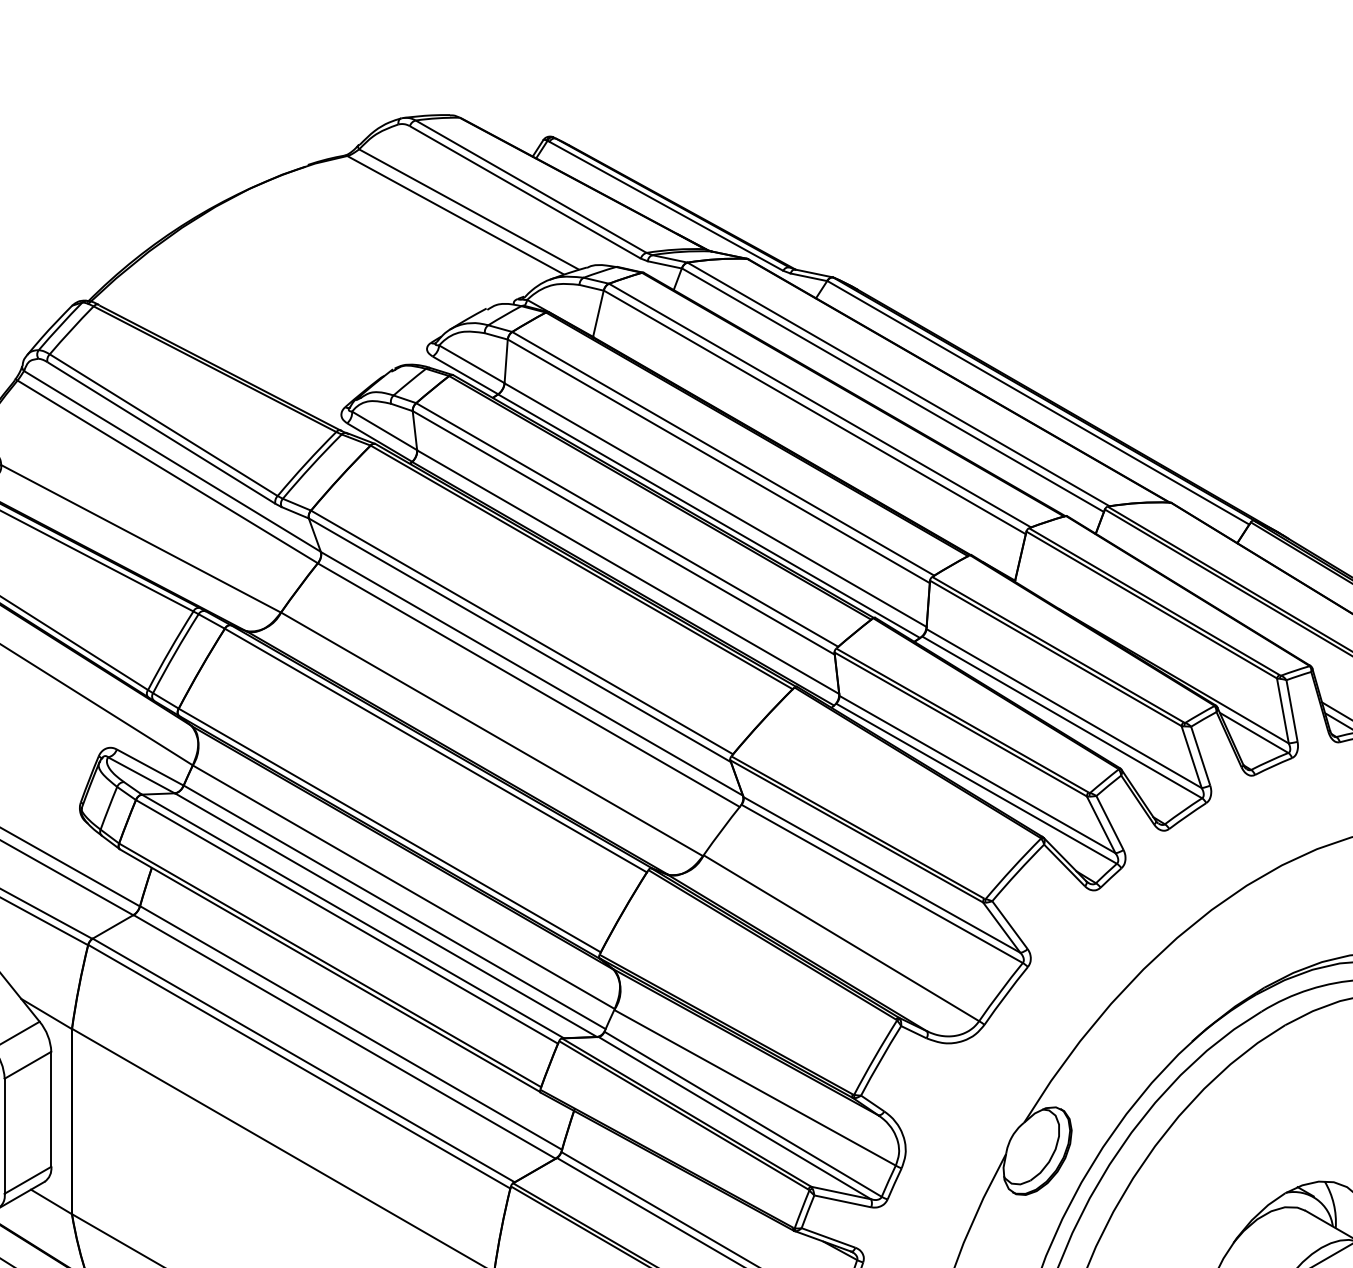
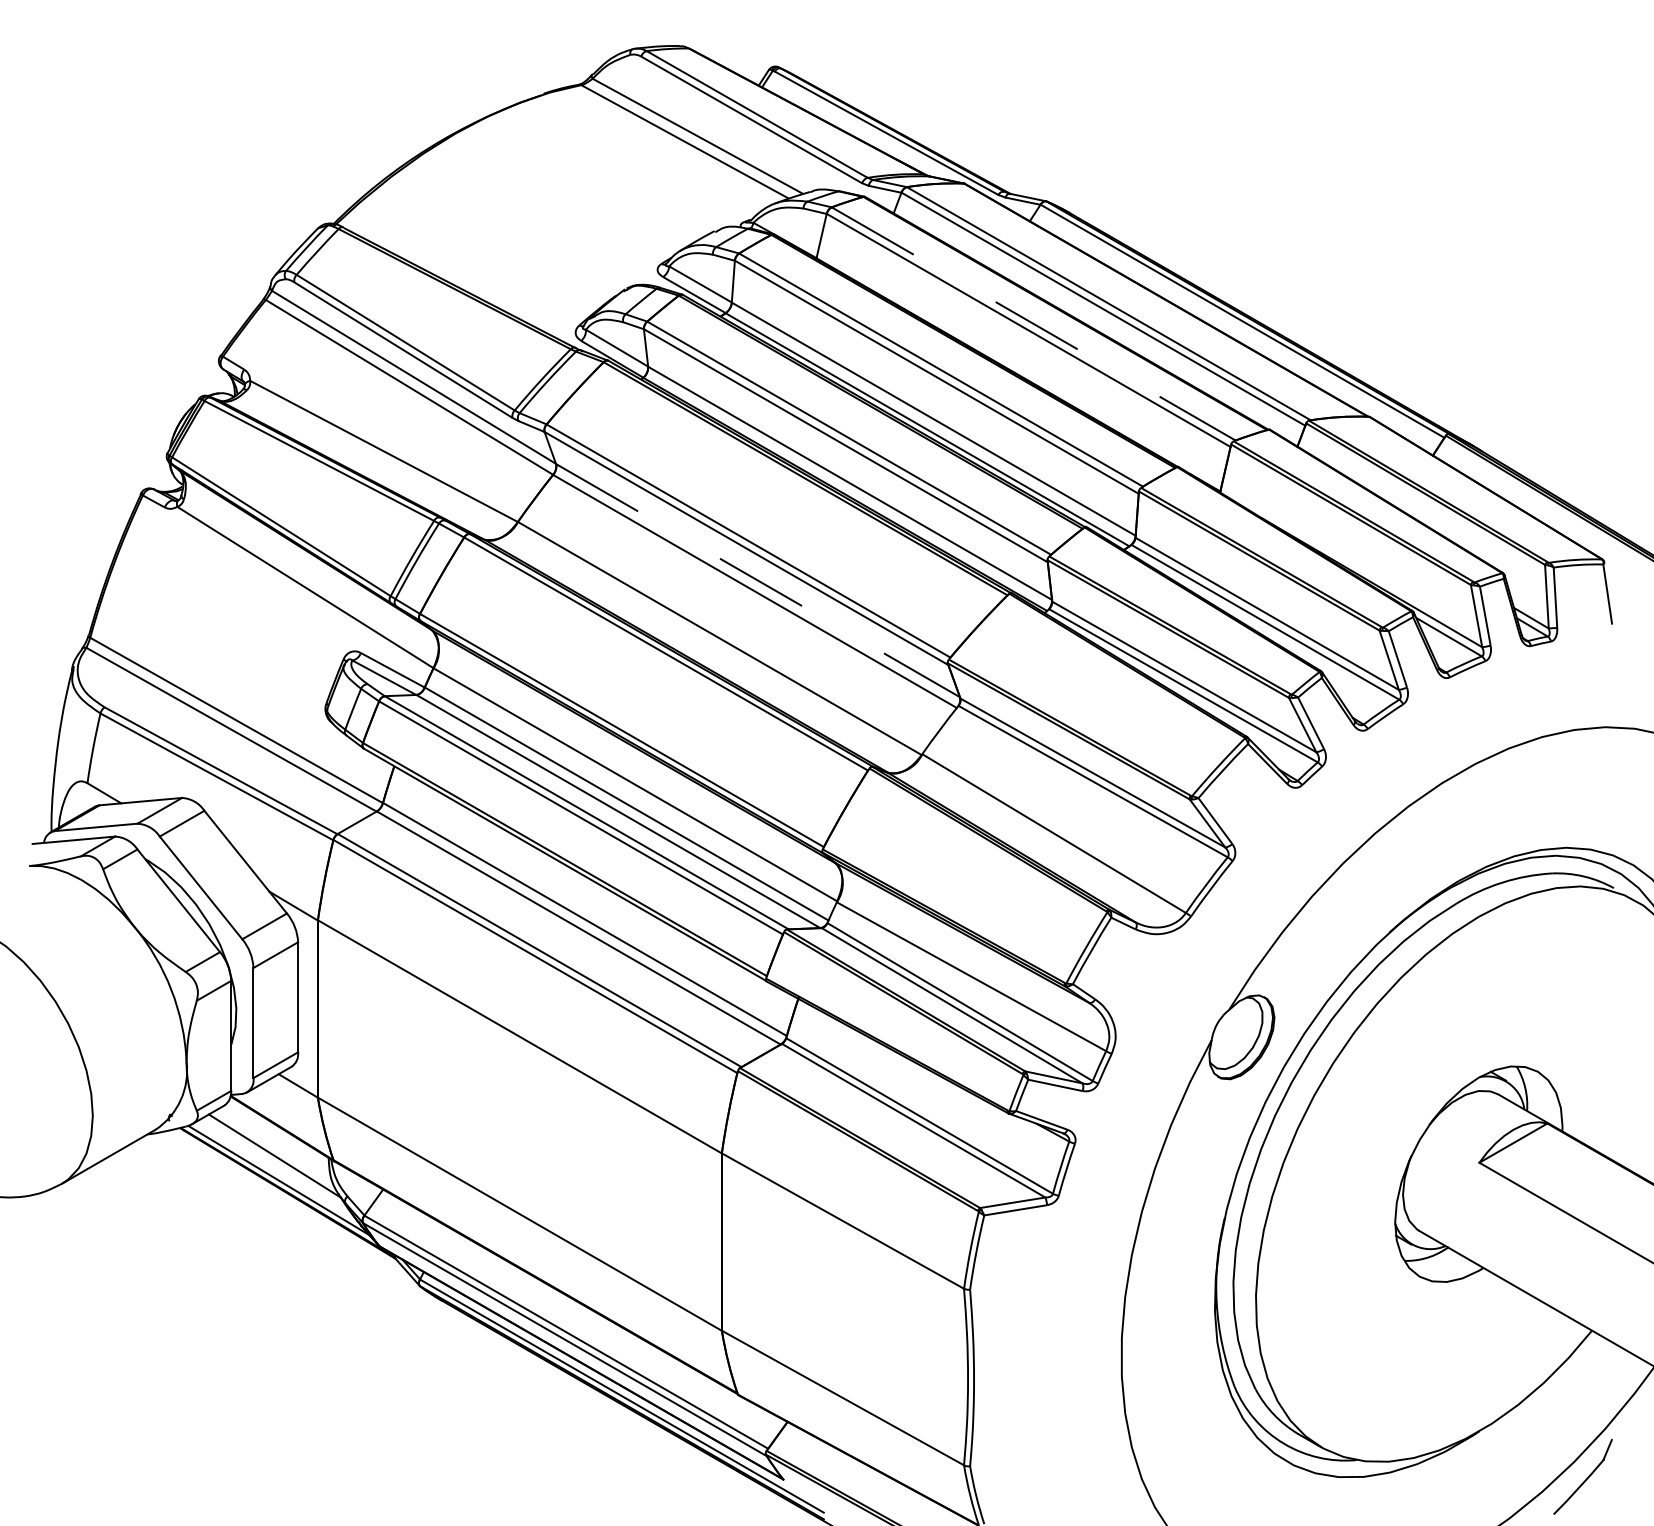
line: (820, 406) -> (1034, 324), solid -> dashed
line: (532, 673) -> (758, 580), solid -> dashed

